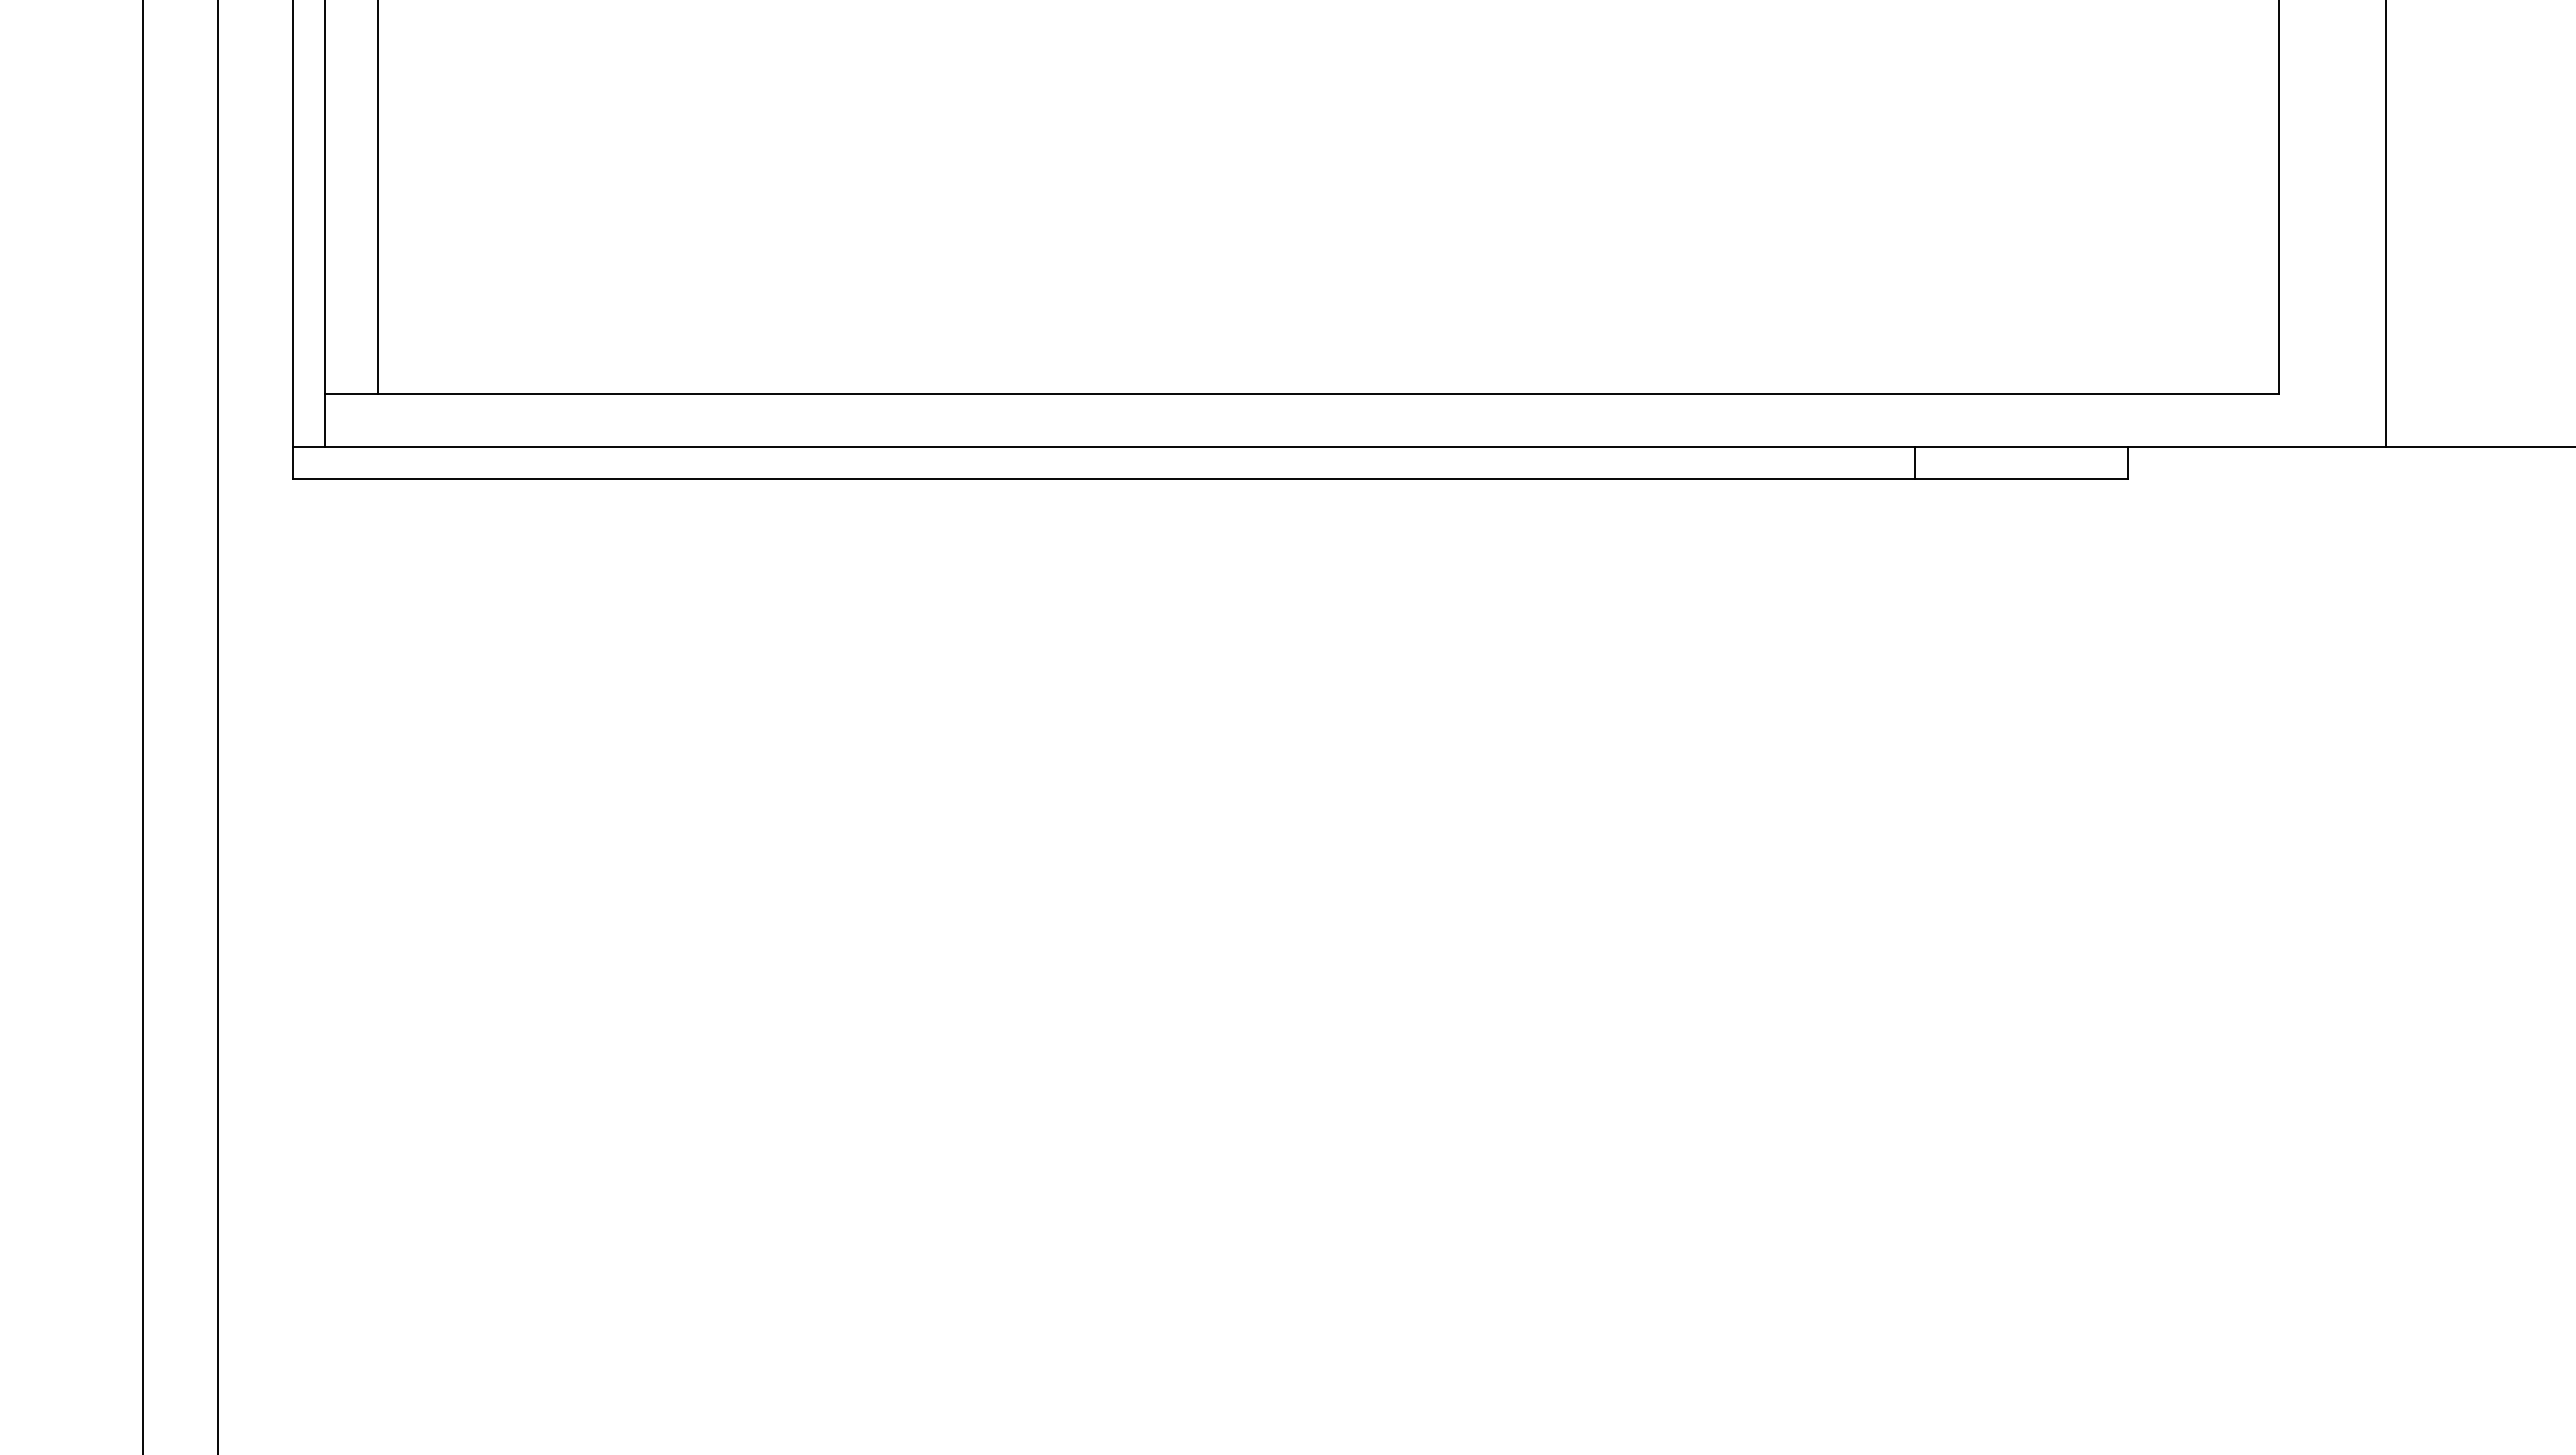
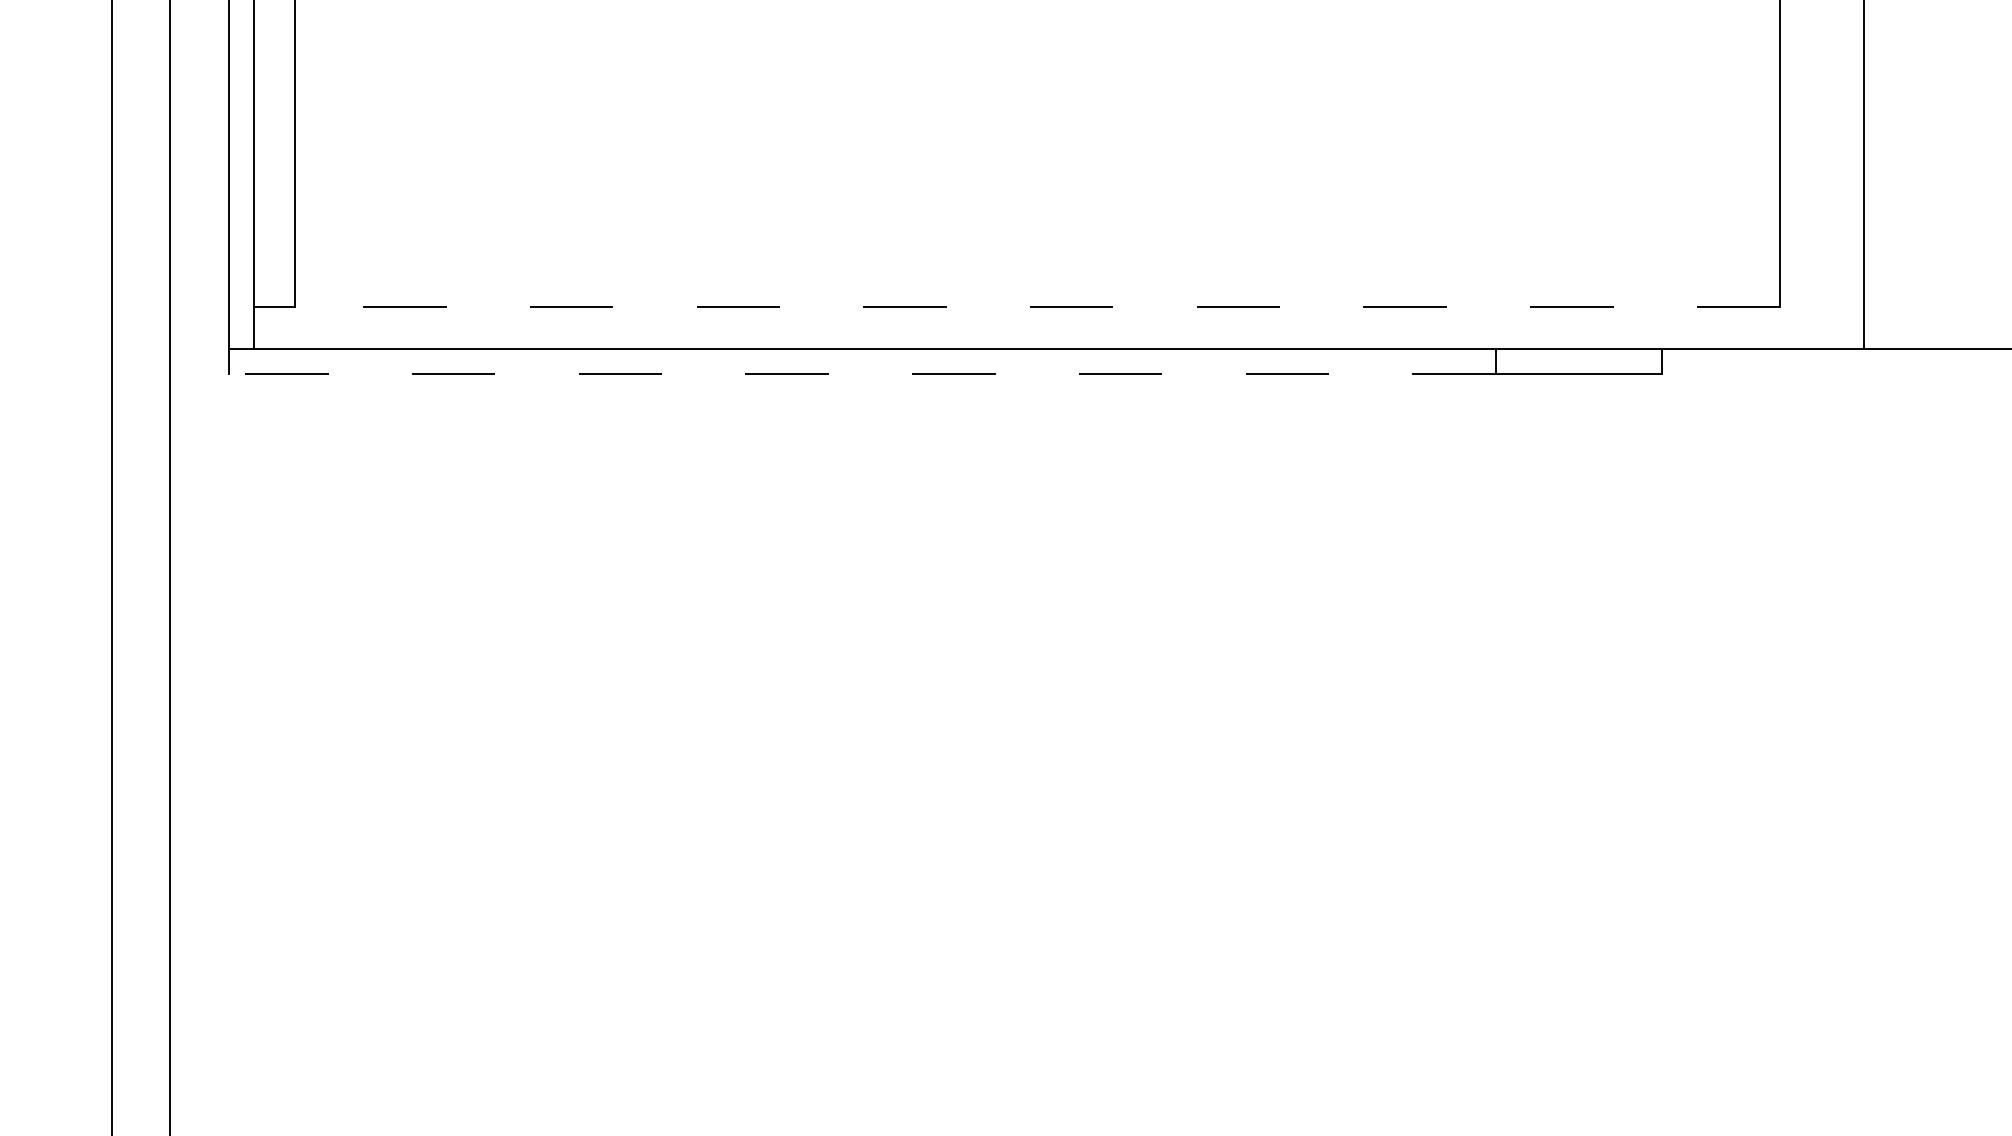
line: (1328, 393) -> (1037, 307), solid -> dashed
line: (1103, 479) -> (861, 374), solid -> dashed

